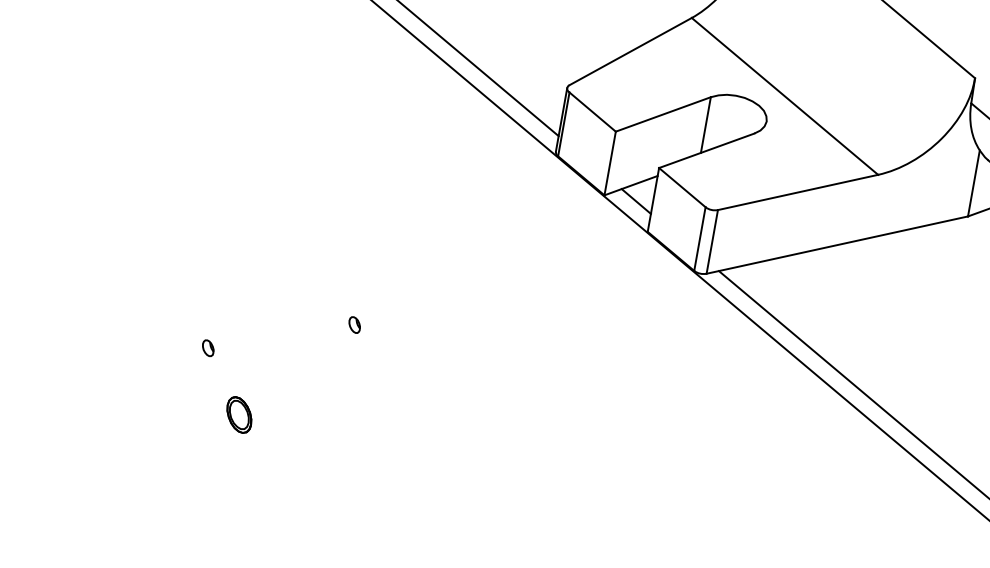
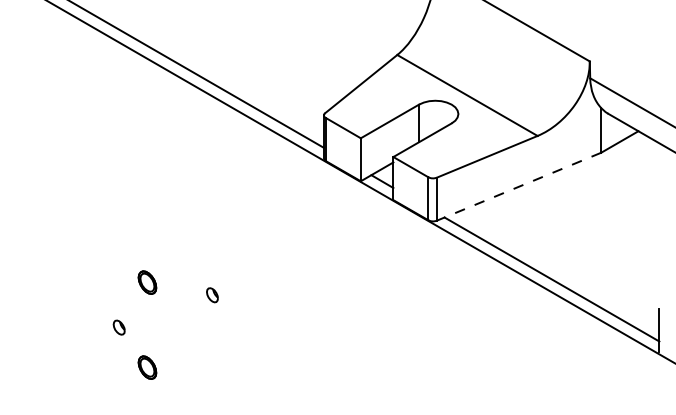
line: (838, 244) -> (519, 186), solid -> dashed
part: (261, 288) -> (147, 282), added
part: (354, 325) -> (212, 295), size x1.4
part: (208, 348) -> (119, 327), size x1.4

